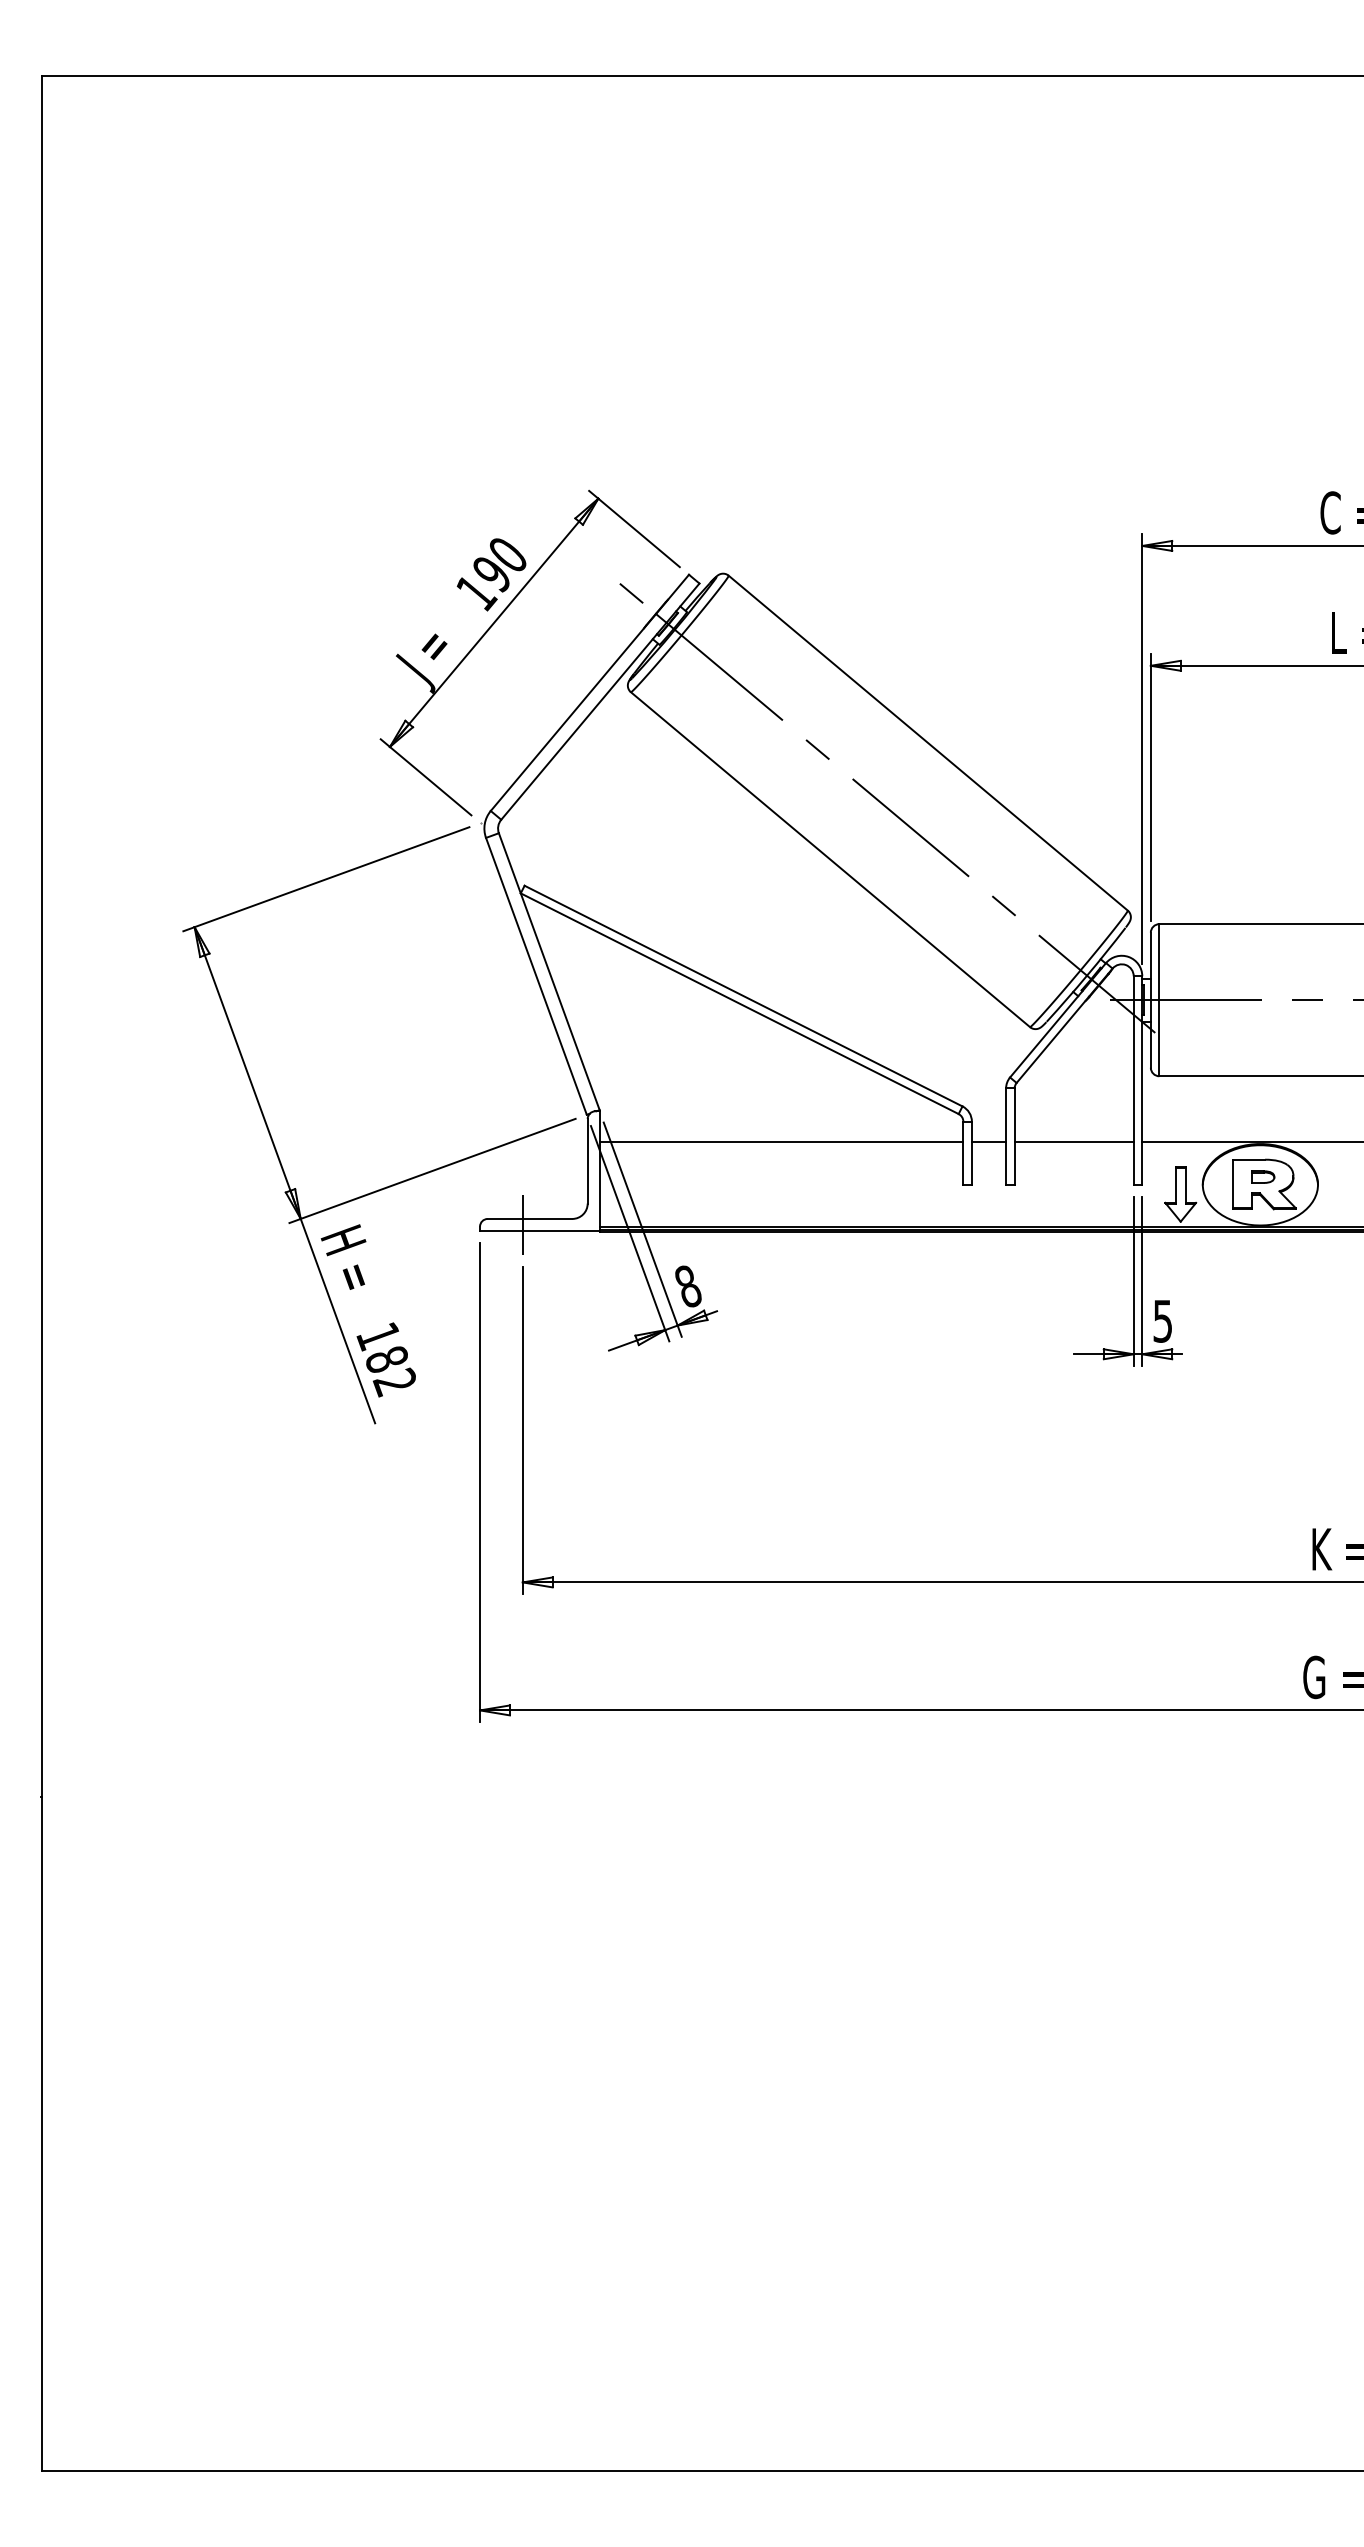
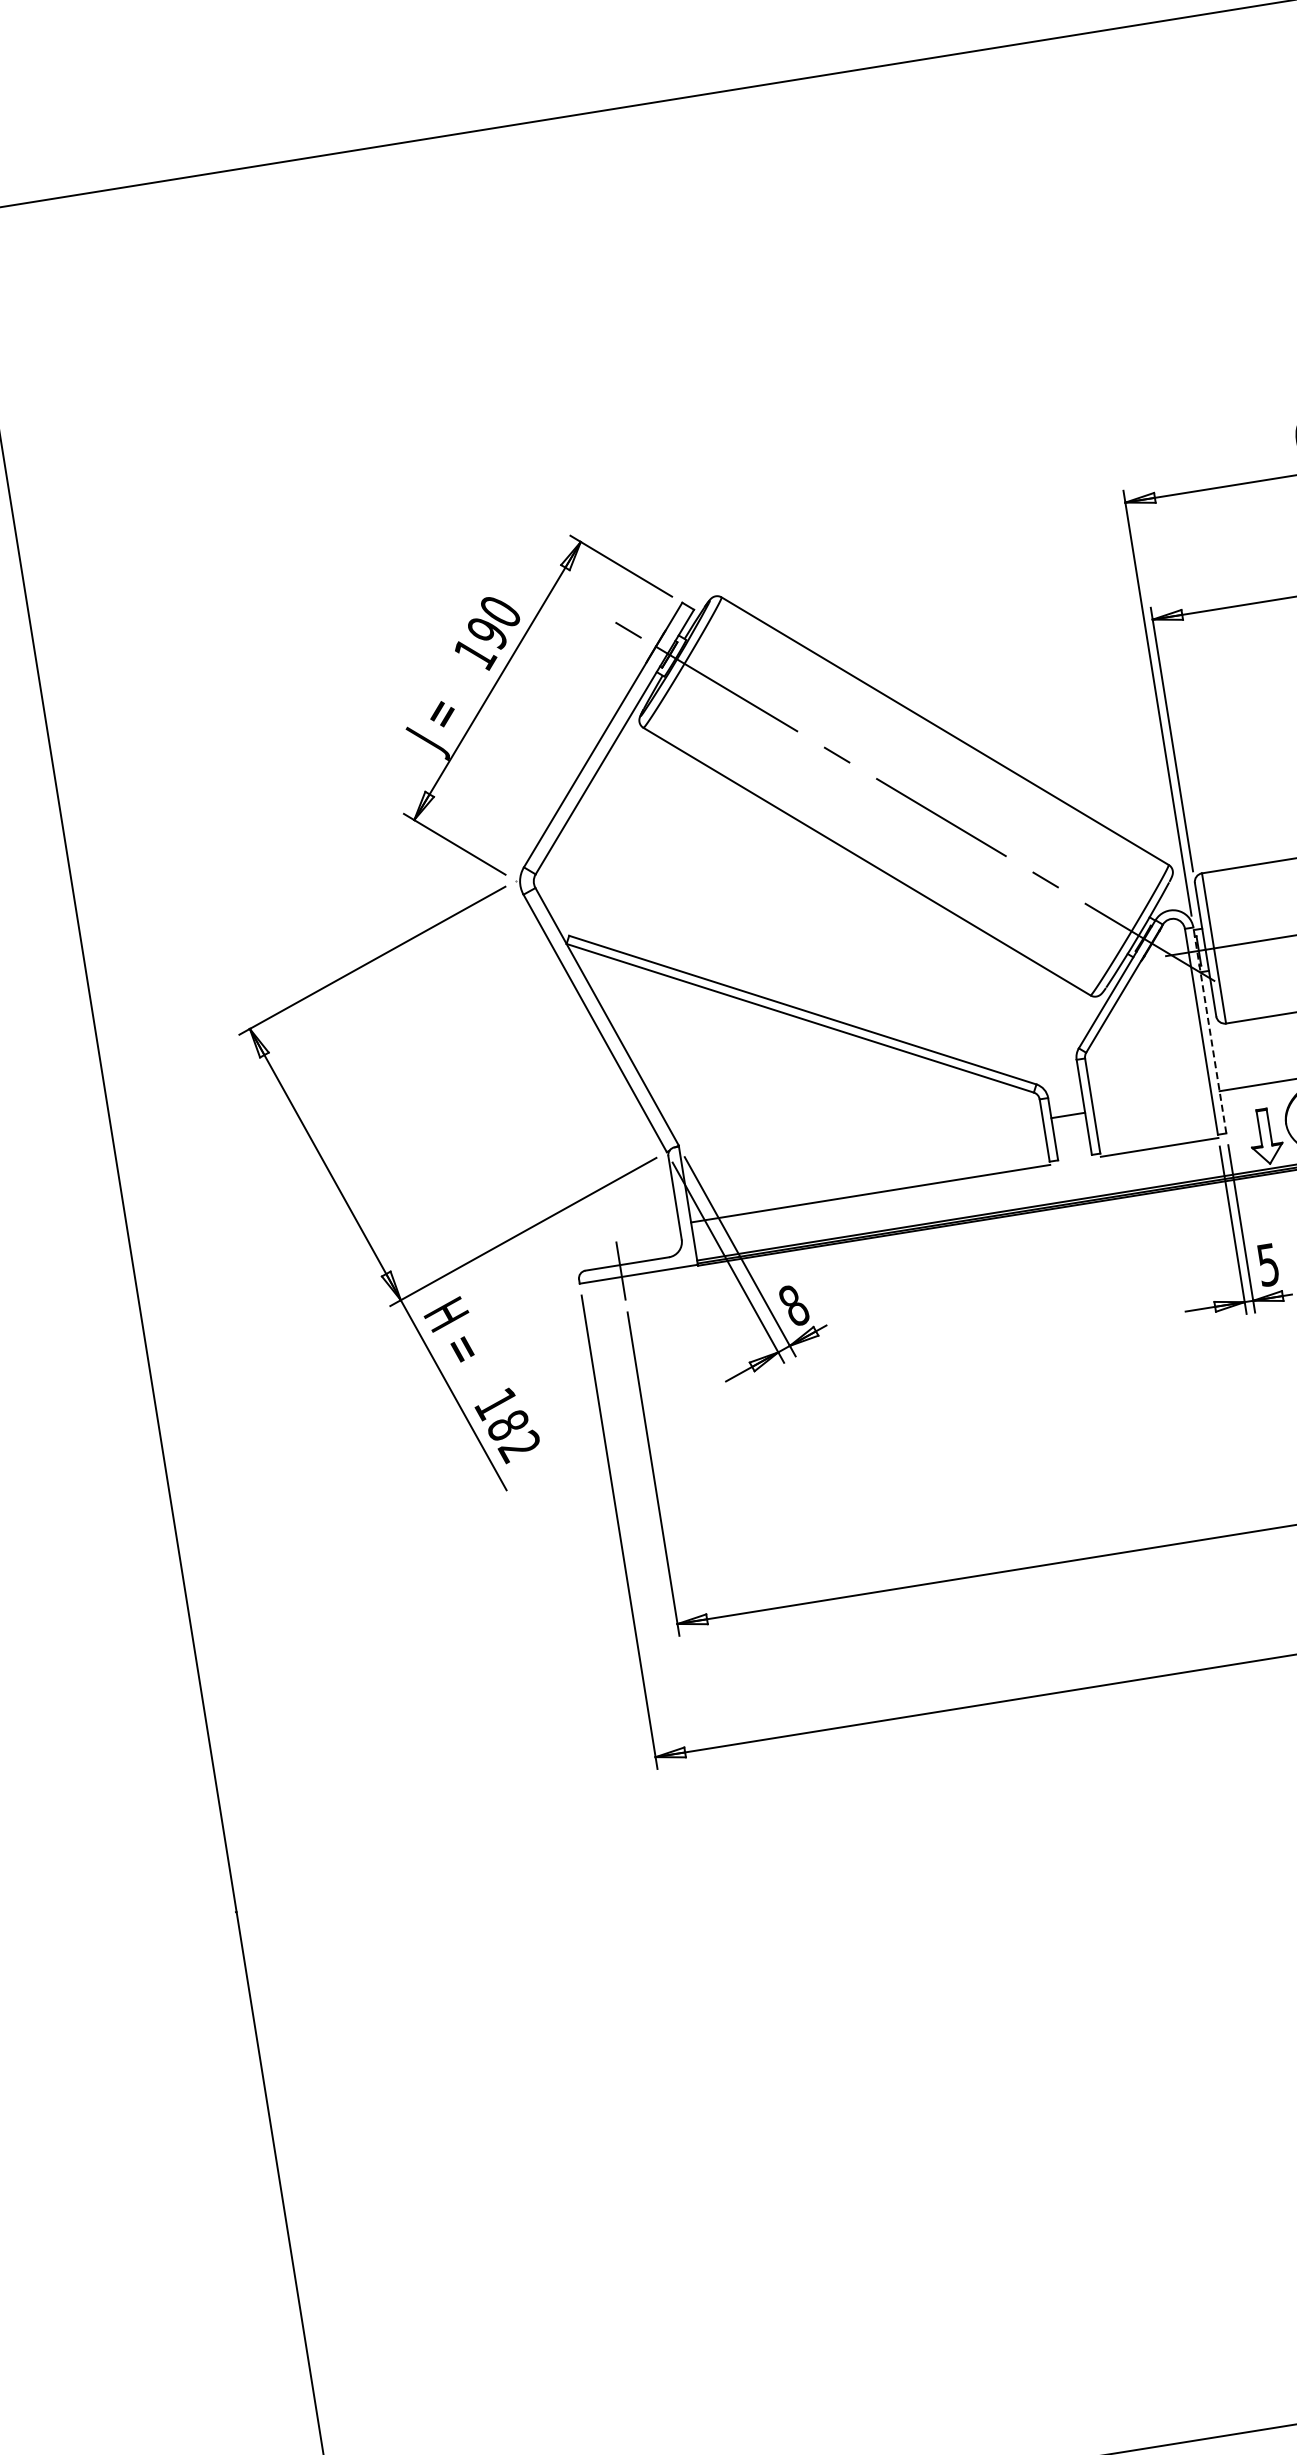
line: (1142, 1080) -> (1210, 1030), solid -> dashed
line: (781, 1142) -> (870, 1194), moved
line: (1073, 1142) -> (1159, 1147), moved

